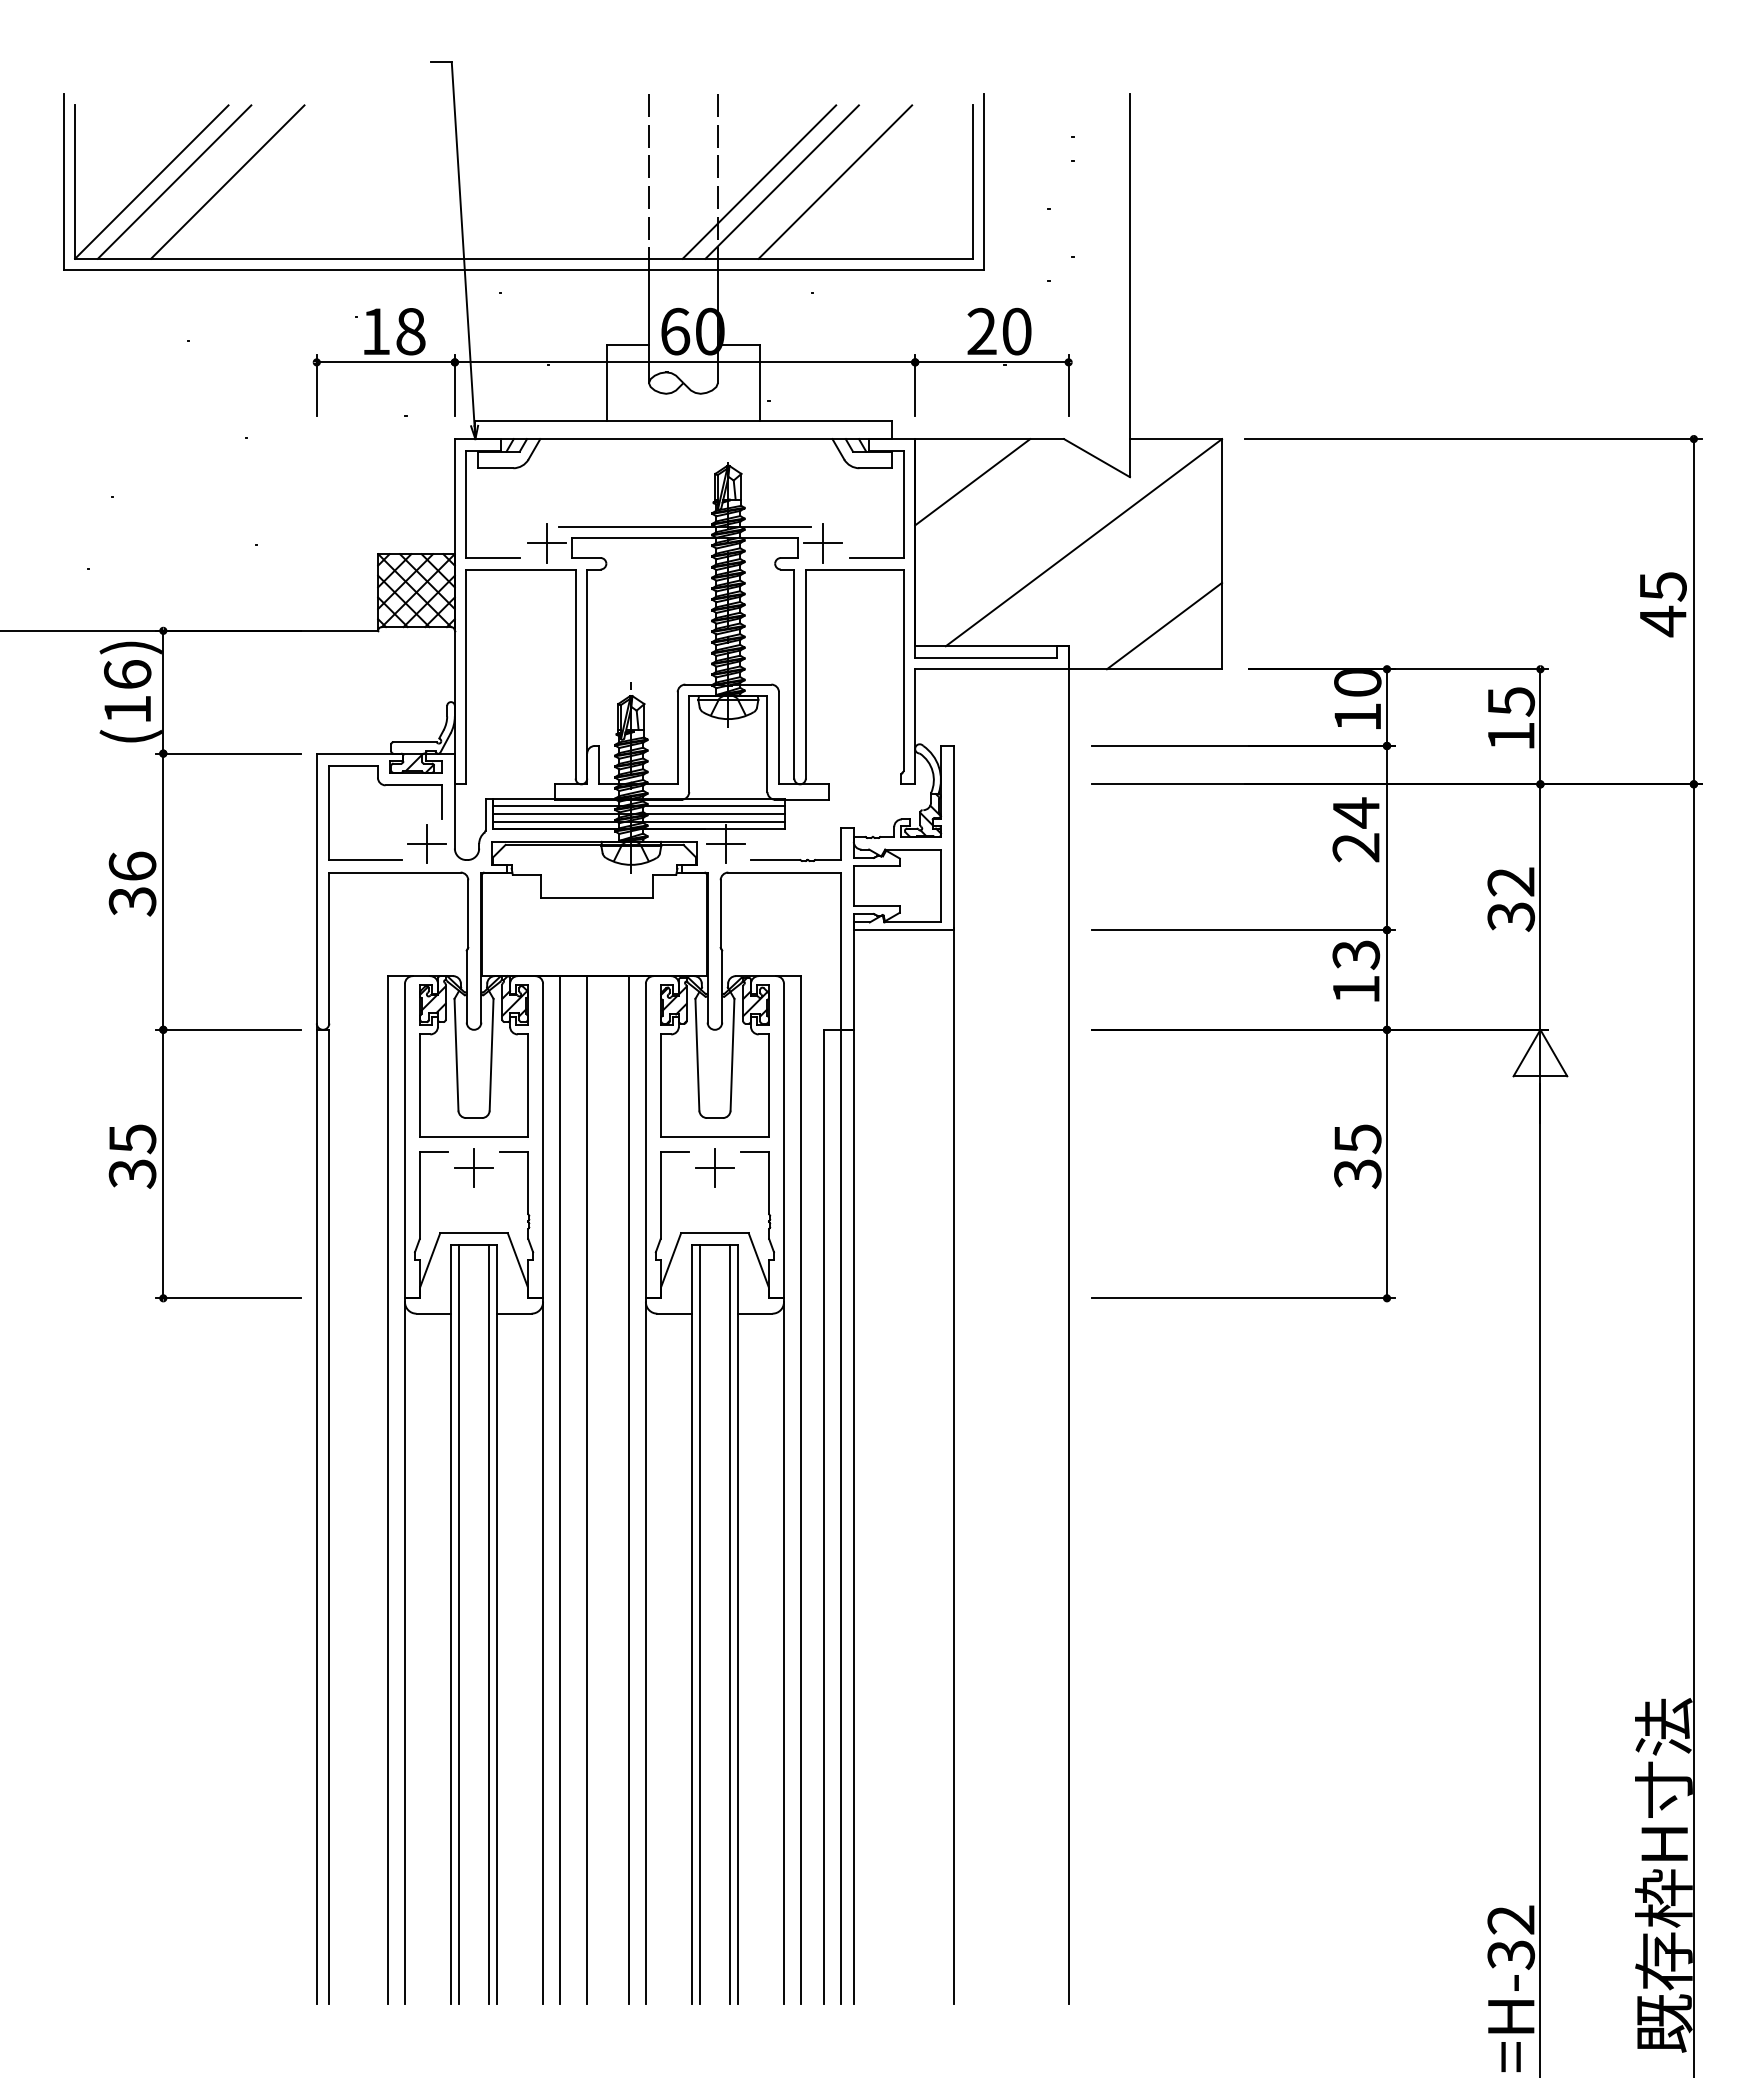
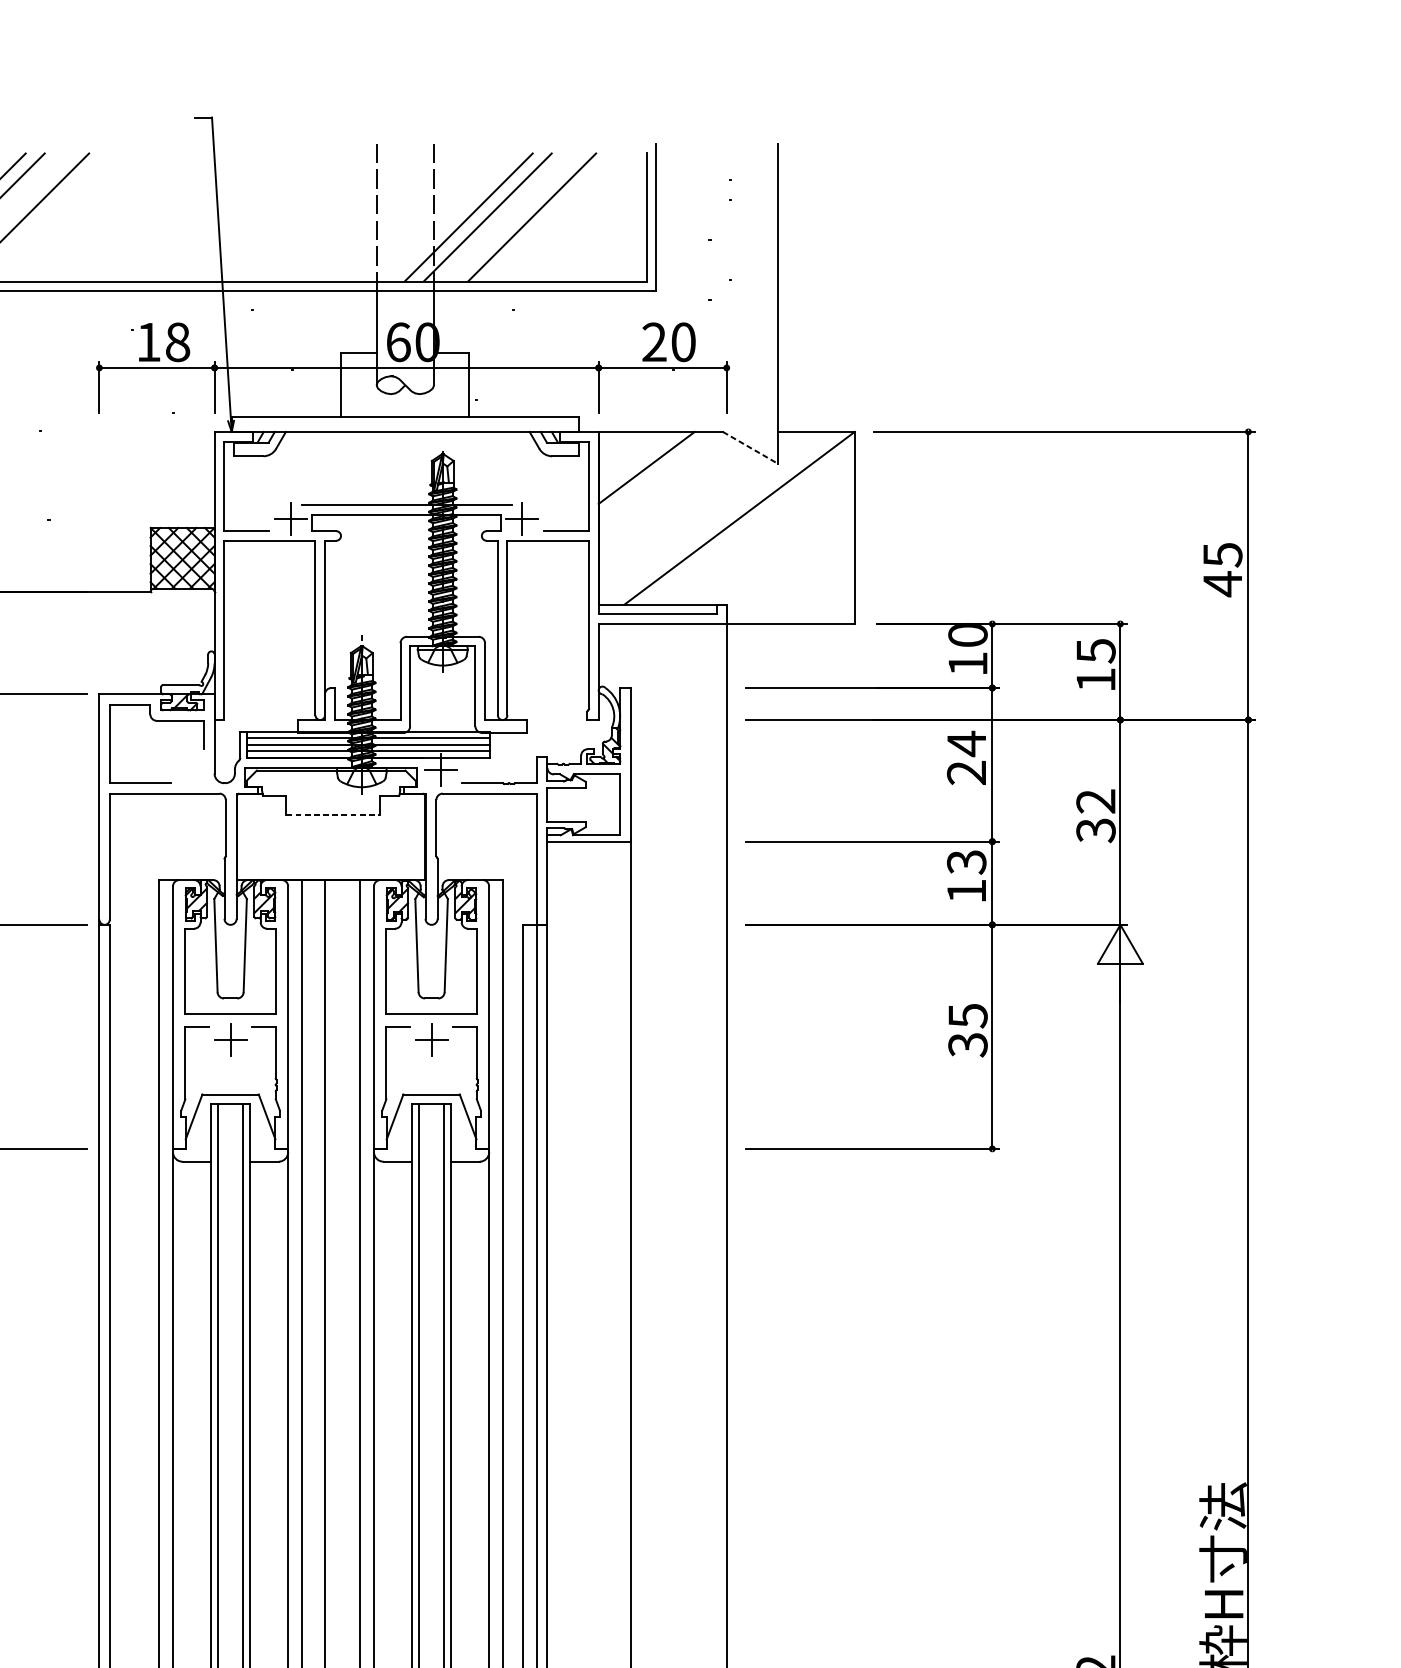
line: (1097, 458) -> (750, 448), solid -> dashed
line: (1164, 625) -> (806, 587), removed
part: (426, 843) -> (190, 769), removed
line: (597, 897) -> (333, 814), solid -> dashed

